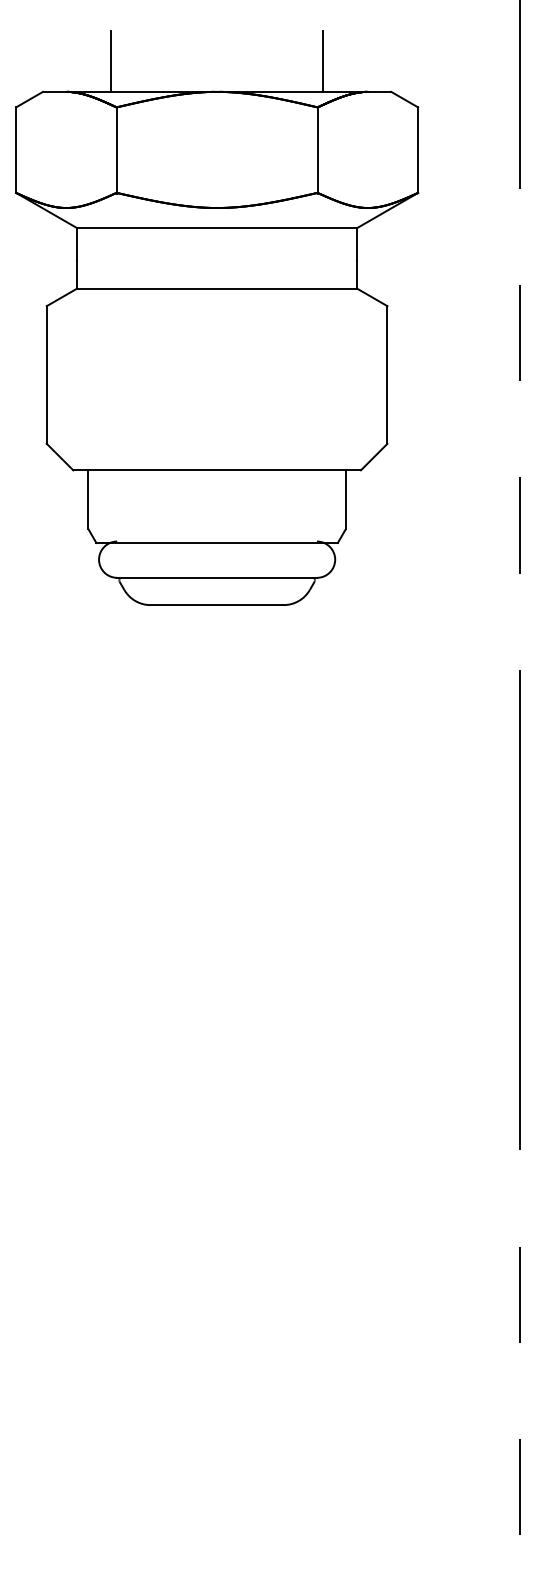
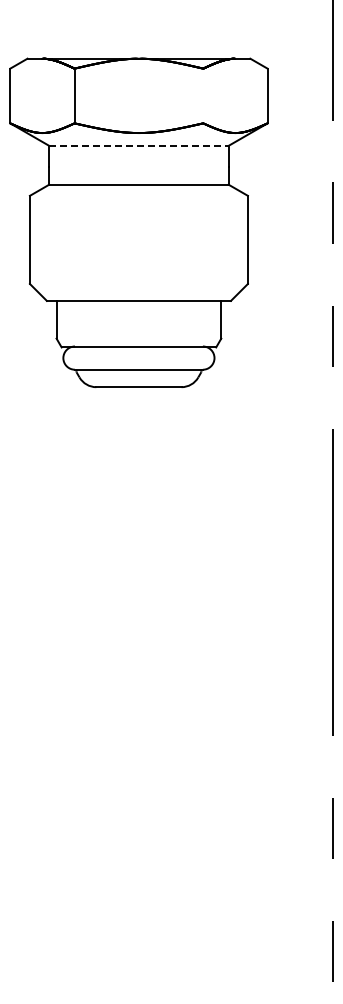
line: (110, 60) -> (70, 38), removed
line: (322, 60) -> (206, 38), removed
line: (318, 150) -> (203, 96), removed
line: (216, 227) -> (138, 145), solid -> dashed

